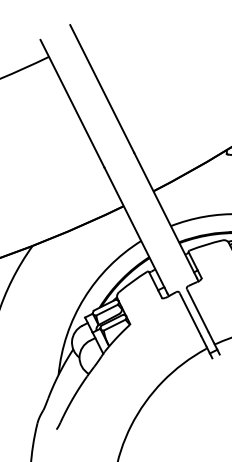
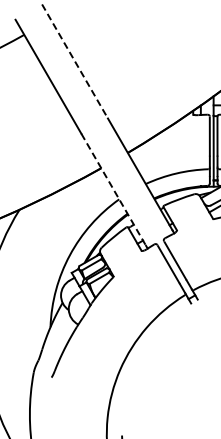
line: (102, 88) -> (75, 61), solid -> dashed
line: (135, 229) -> (113, 189), solid -> dashed

